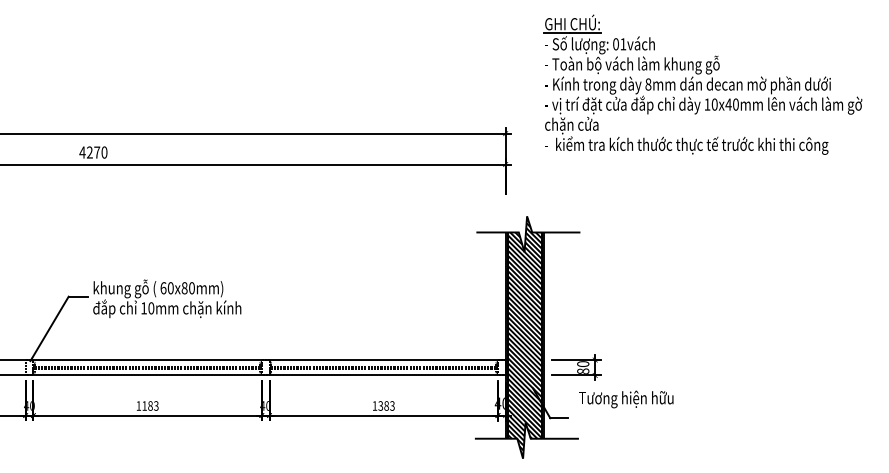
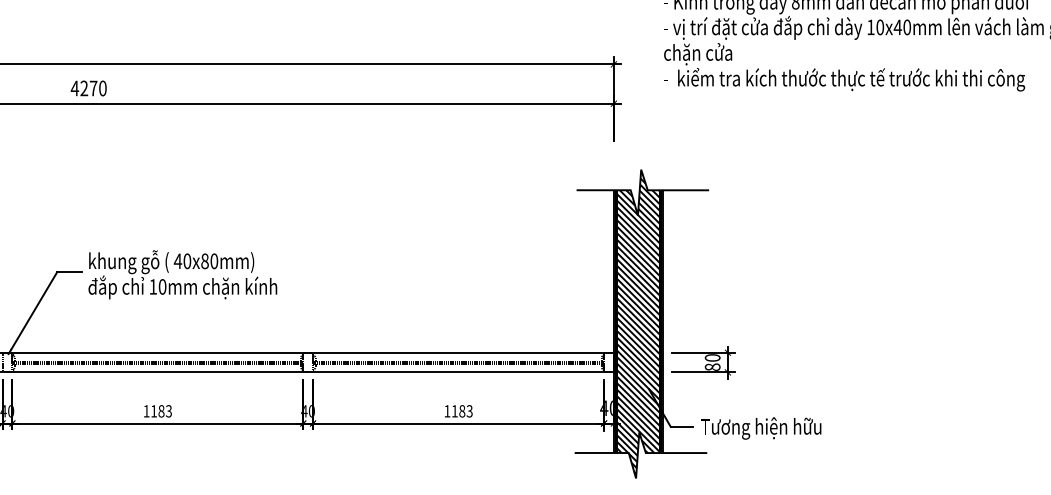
text: (163, 288) -> (178, 261), 60x80mm) -> 40x80mm)
text: (626, 399) -> (761, 428), moved
text: (380, 405) -> (454, 410), 1383 -> 1183

